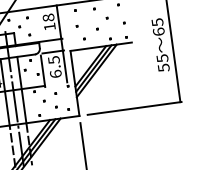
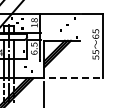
line: (135, 108) -> (76, 78), solid -> dashed

